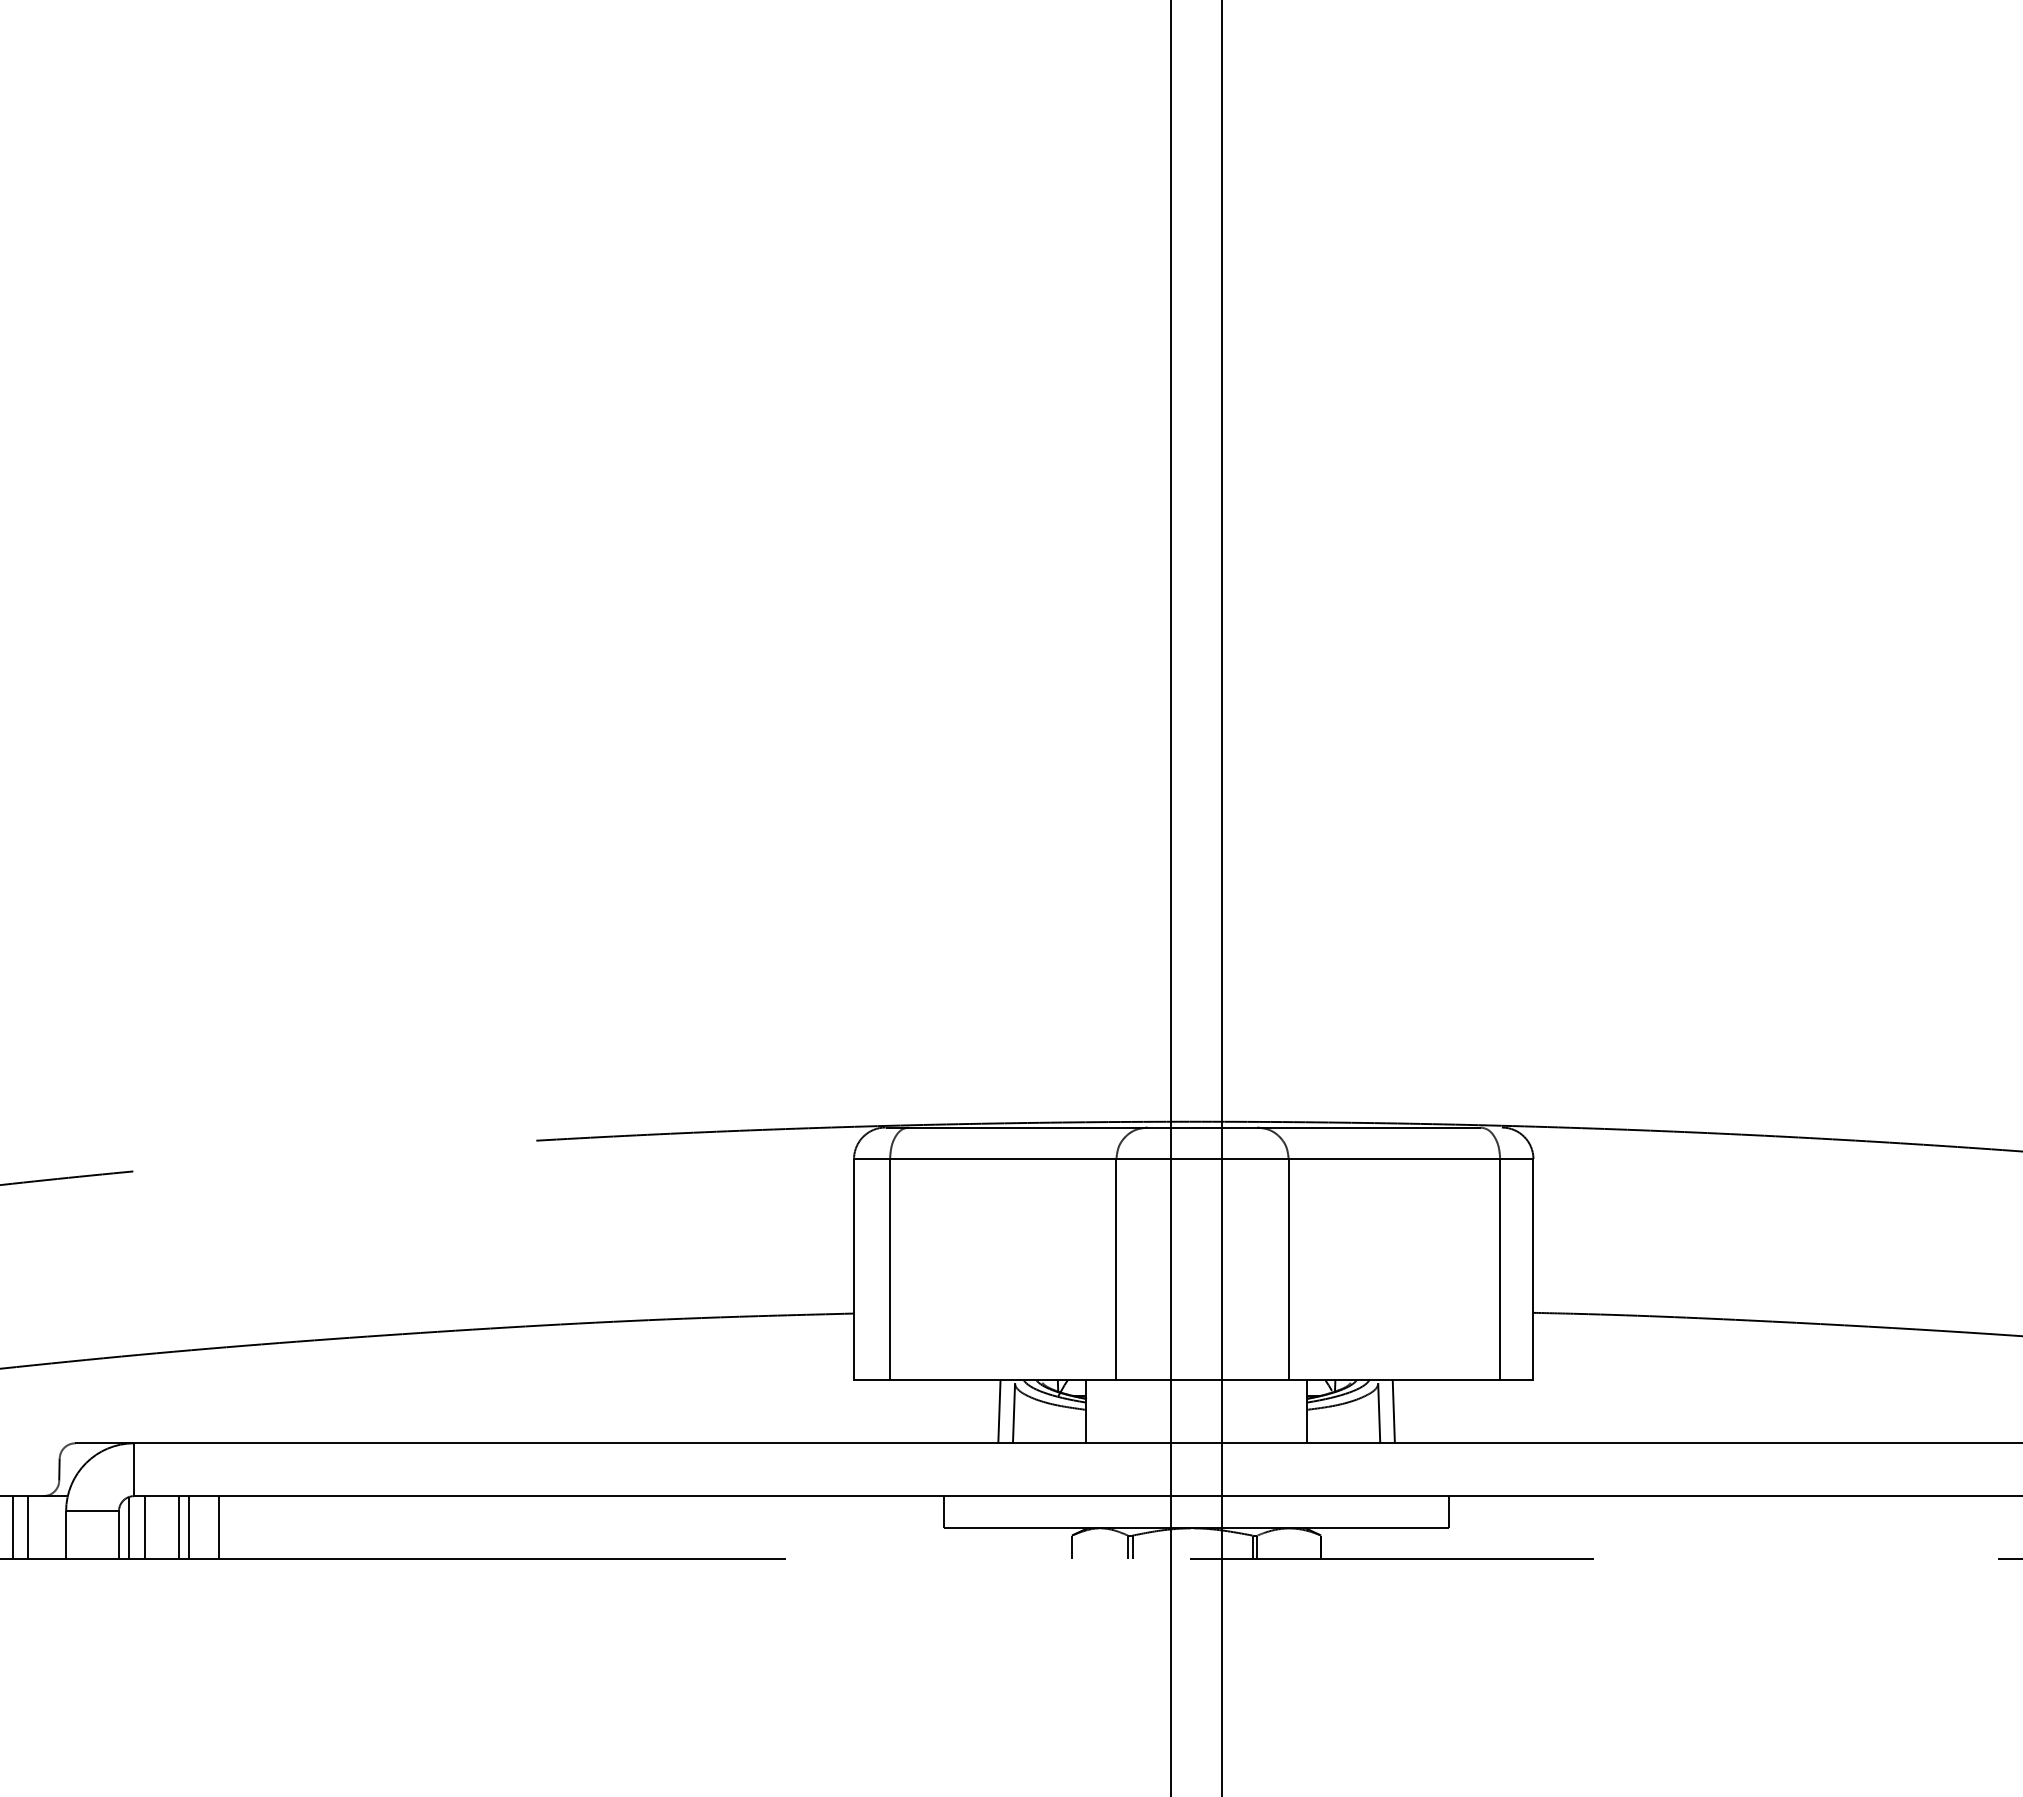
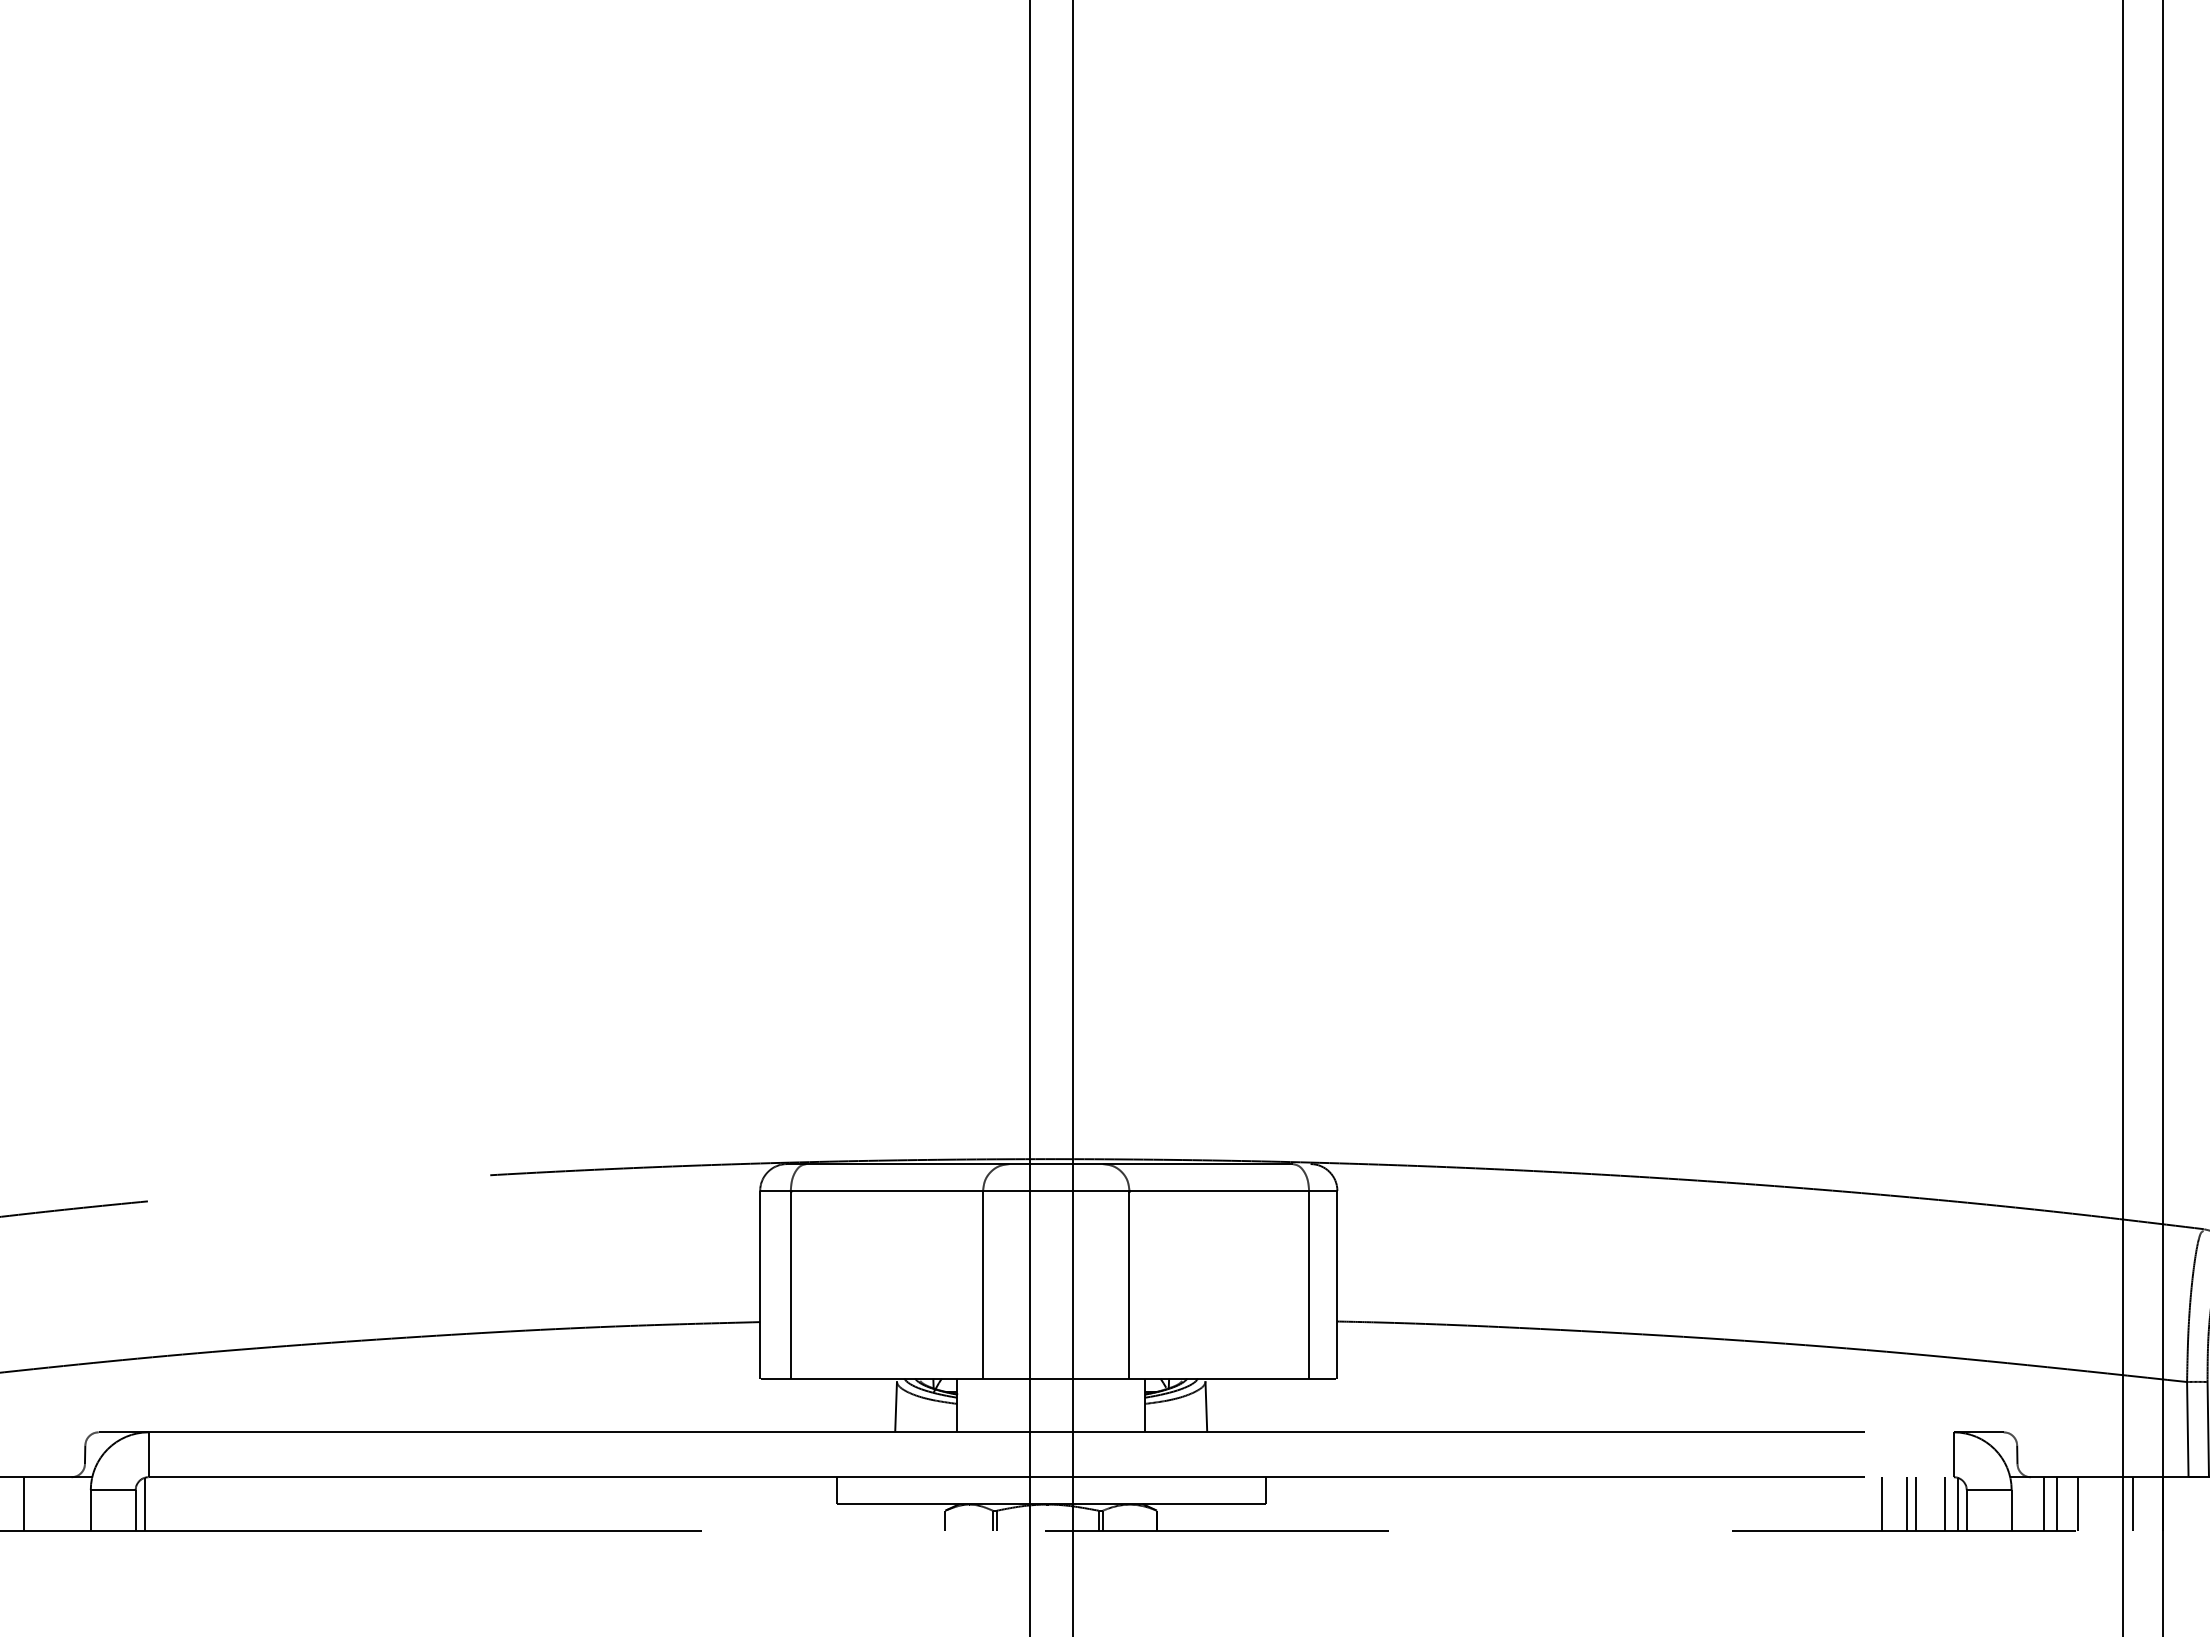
line: (999, 1411) -> (883, 1405), removed
line: (1393, 1411) -> (1218, 1405), removed
line: (12, 1527) -> (45, 1503), removed
line: (28, 1527) -> (58, 1503), removed
line: (144, 1527) -> (157, 1503), removed
line: (178, 1527) -> (186, 1503), removed
line: (189, 1527) -> (195, 1503), removed
line: (218, 1527) -> (220, 1503), removed

